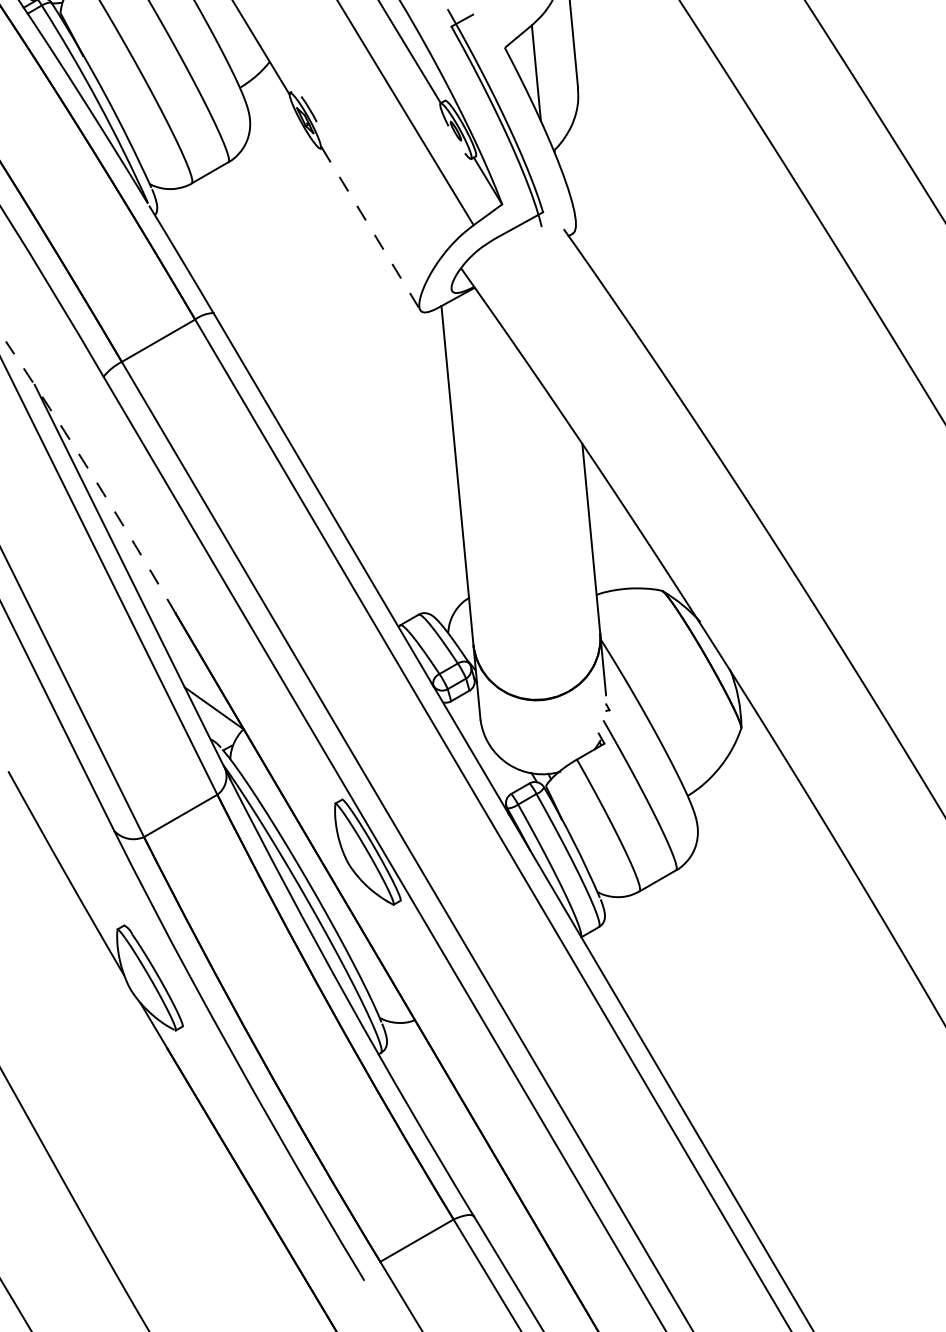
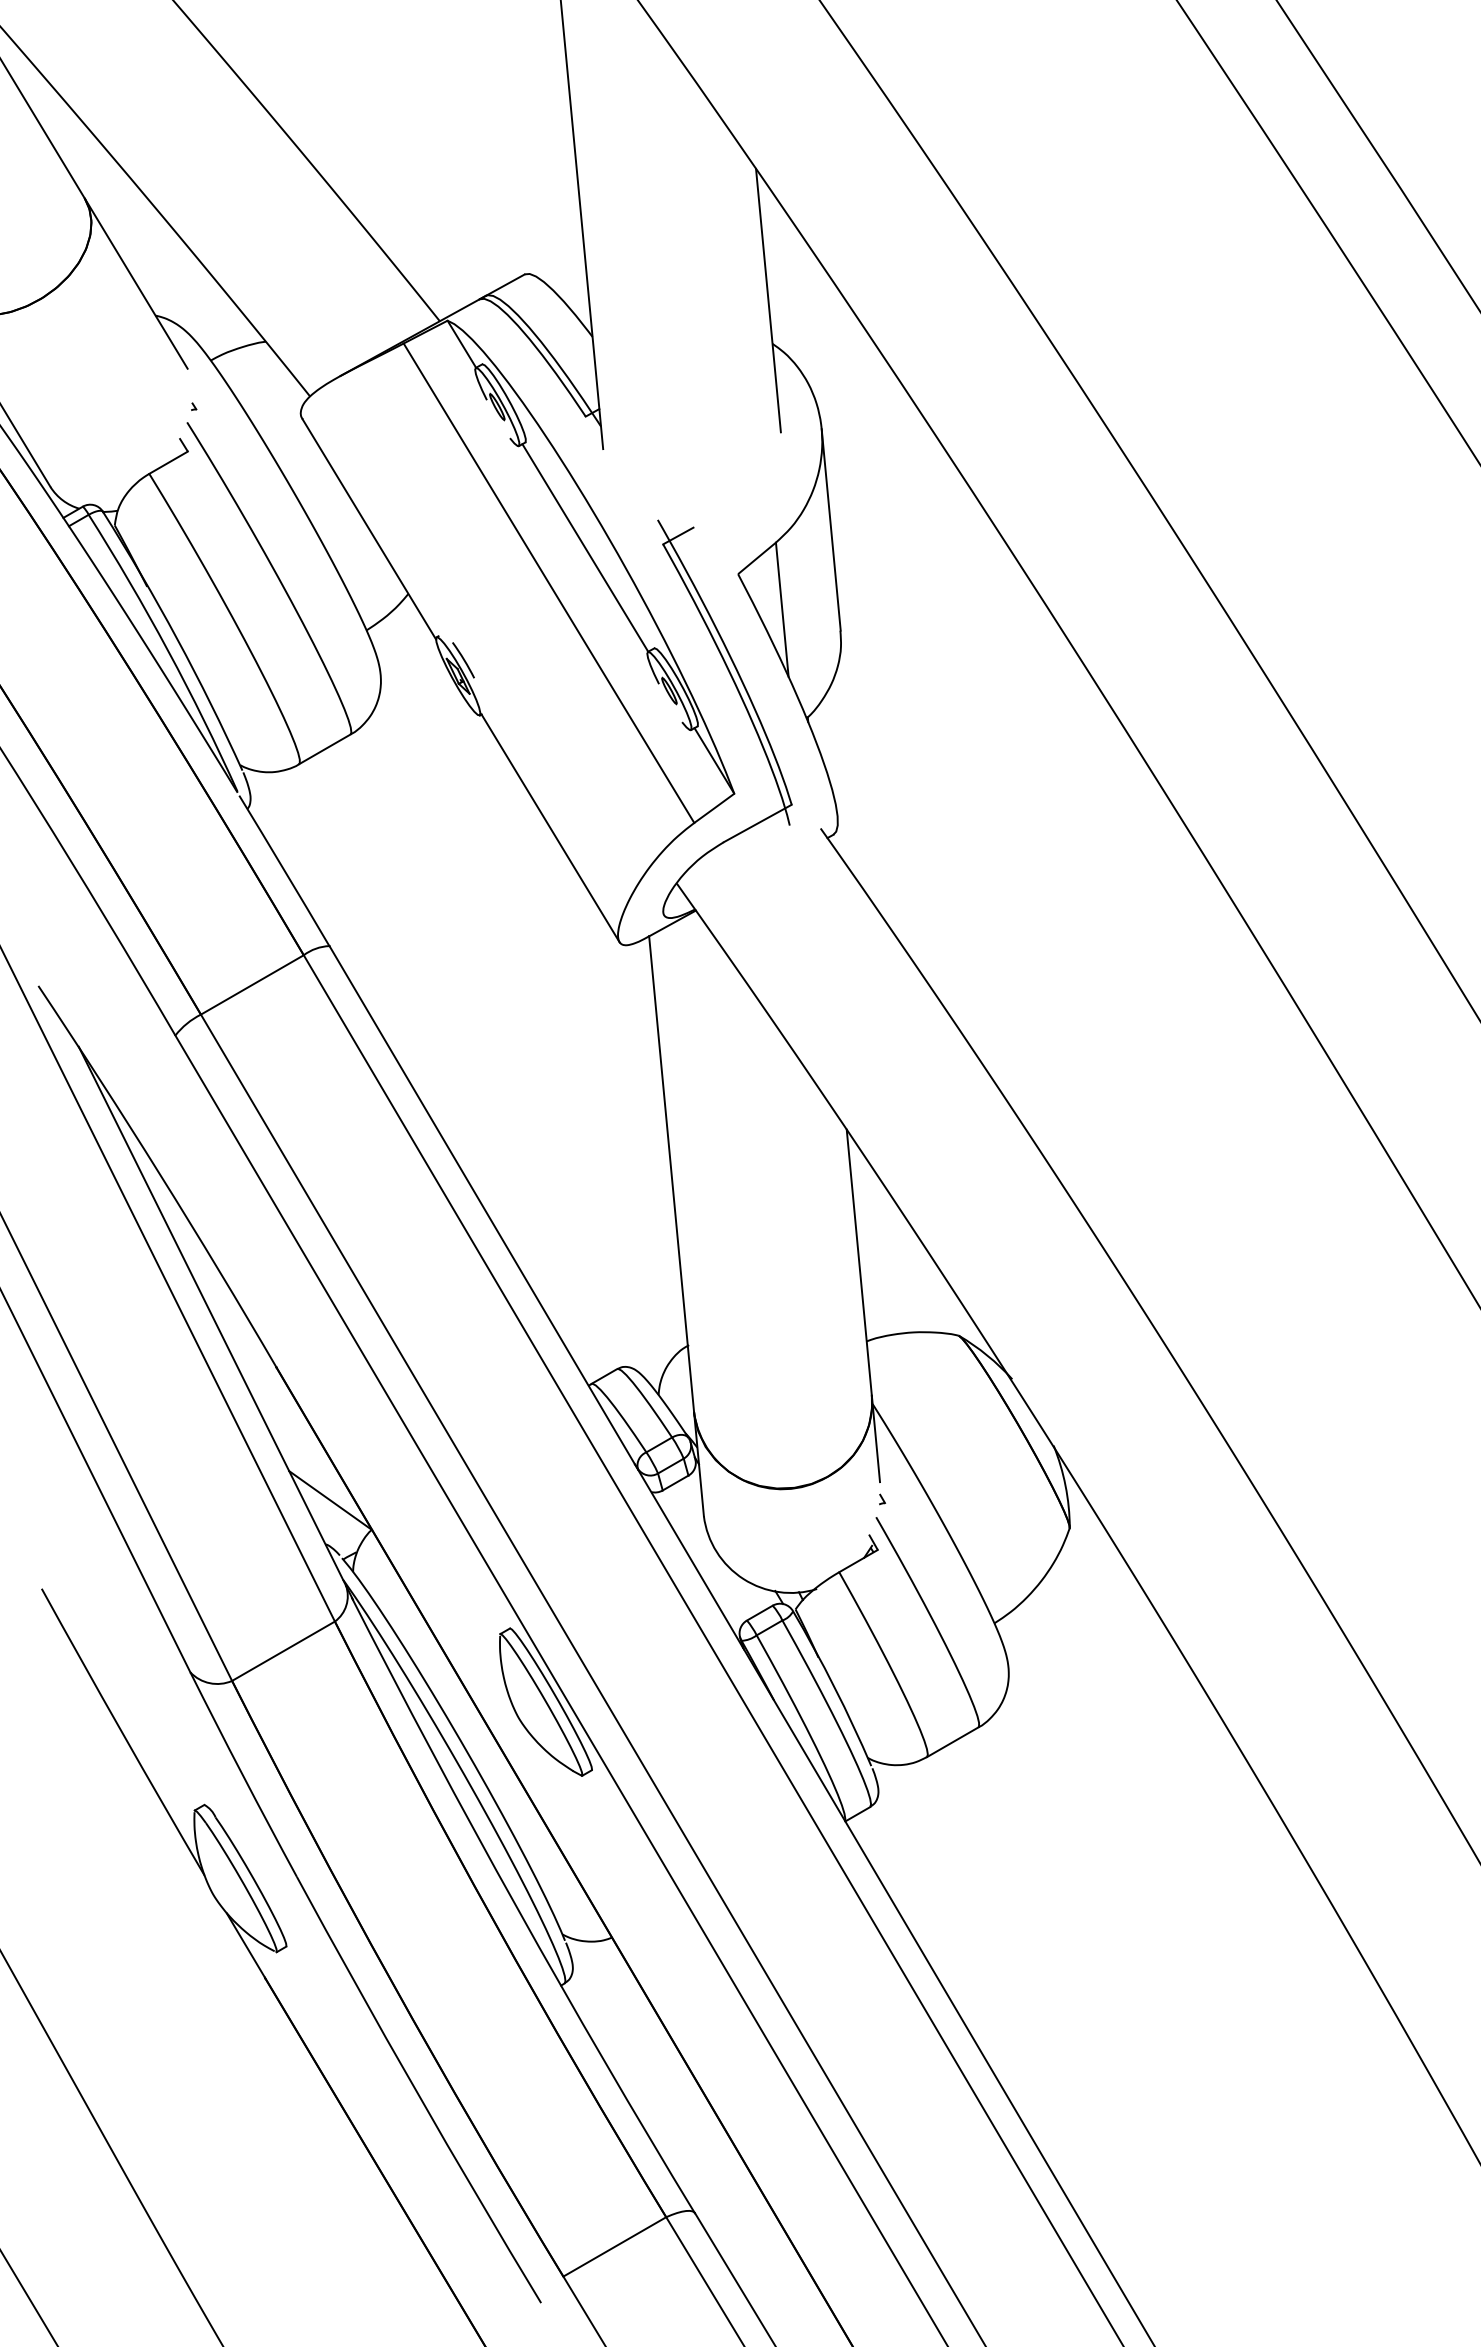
line: (371, 229) -> (550, 828), dashed -> solid
arc: (93, 475) -> (160, 1174), dashed -> solid

